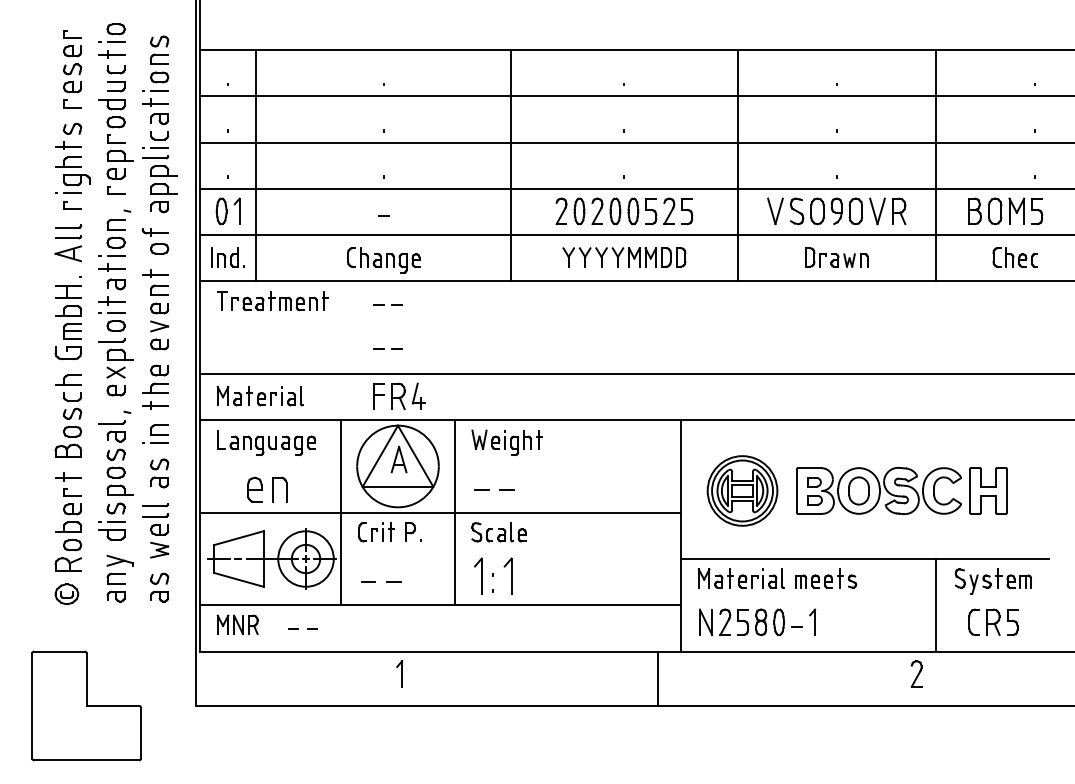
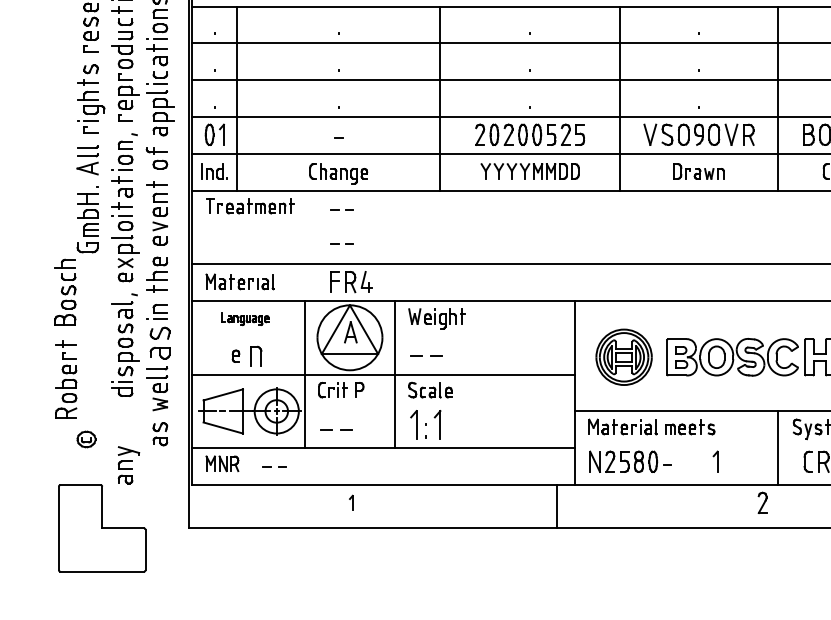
part: (68, 415) -> (65, 291), moved
part: (266, 443) -> (245, 319), size x0.6
part: (159, 473) -> (160, 343), size x1.4
part: (254, 489) -> (235, 356), size x0.6
part: (68, 521) -> (66, 379), moved
part: (119, 578) -> (128, 465), moved
part: (812, 621) -> (715, 461), moved
part: (399, 673) -> (351, 502), size x0.7

